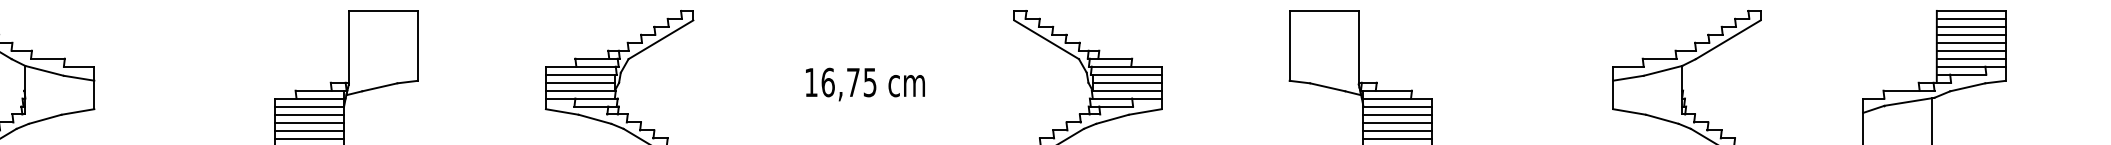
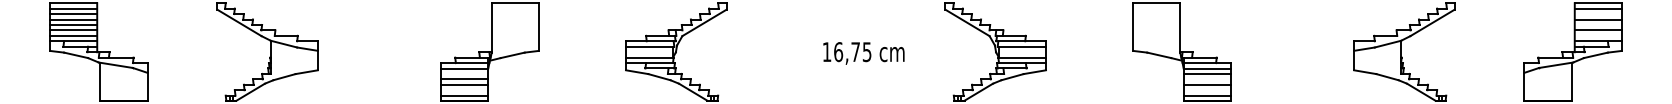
line: (1970, 27) -> (1597, 14), removed
line: (1970, 42) -> (1597, 24), removed
line: (1970, 58) -> (1597, 35), removed
line: (580, 83) -> (649, 52), removed
line: (1127, 83) -> (1022, 52), removed
text: (864, 84) -> (863, 53), moved
line: (309, 113) -> (464, 73), removed
line: (1396, 122) -> (1206, 79), removed
line: (309, 138) -> (464, 90), removed
line: (1396, 138) -> (1206, 90), removed

